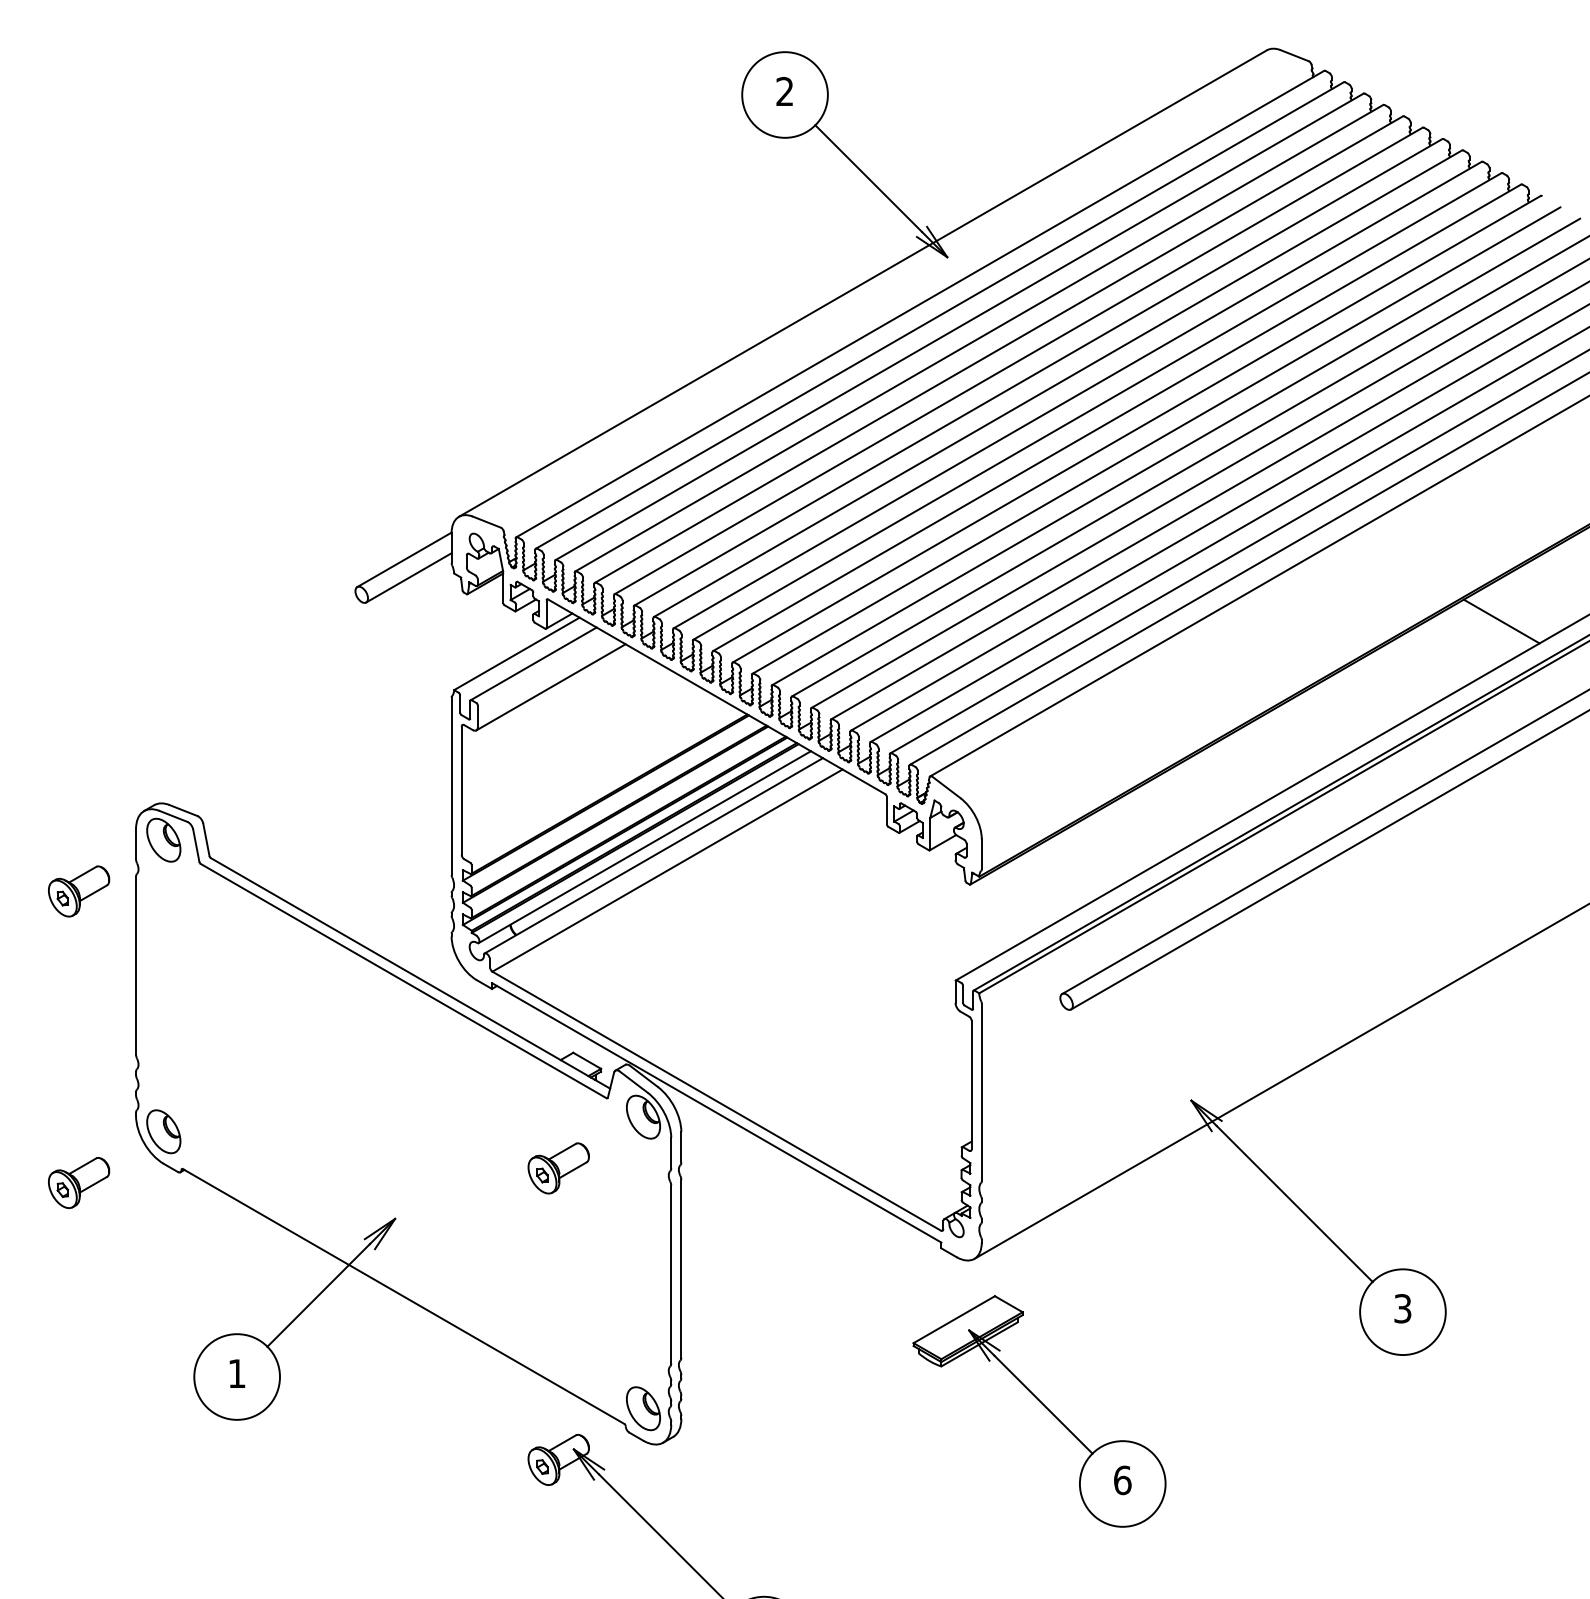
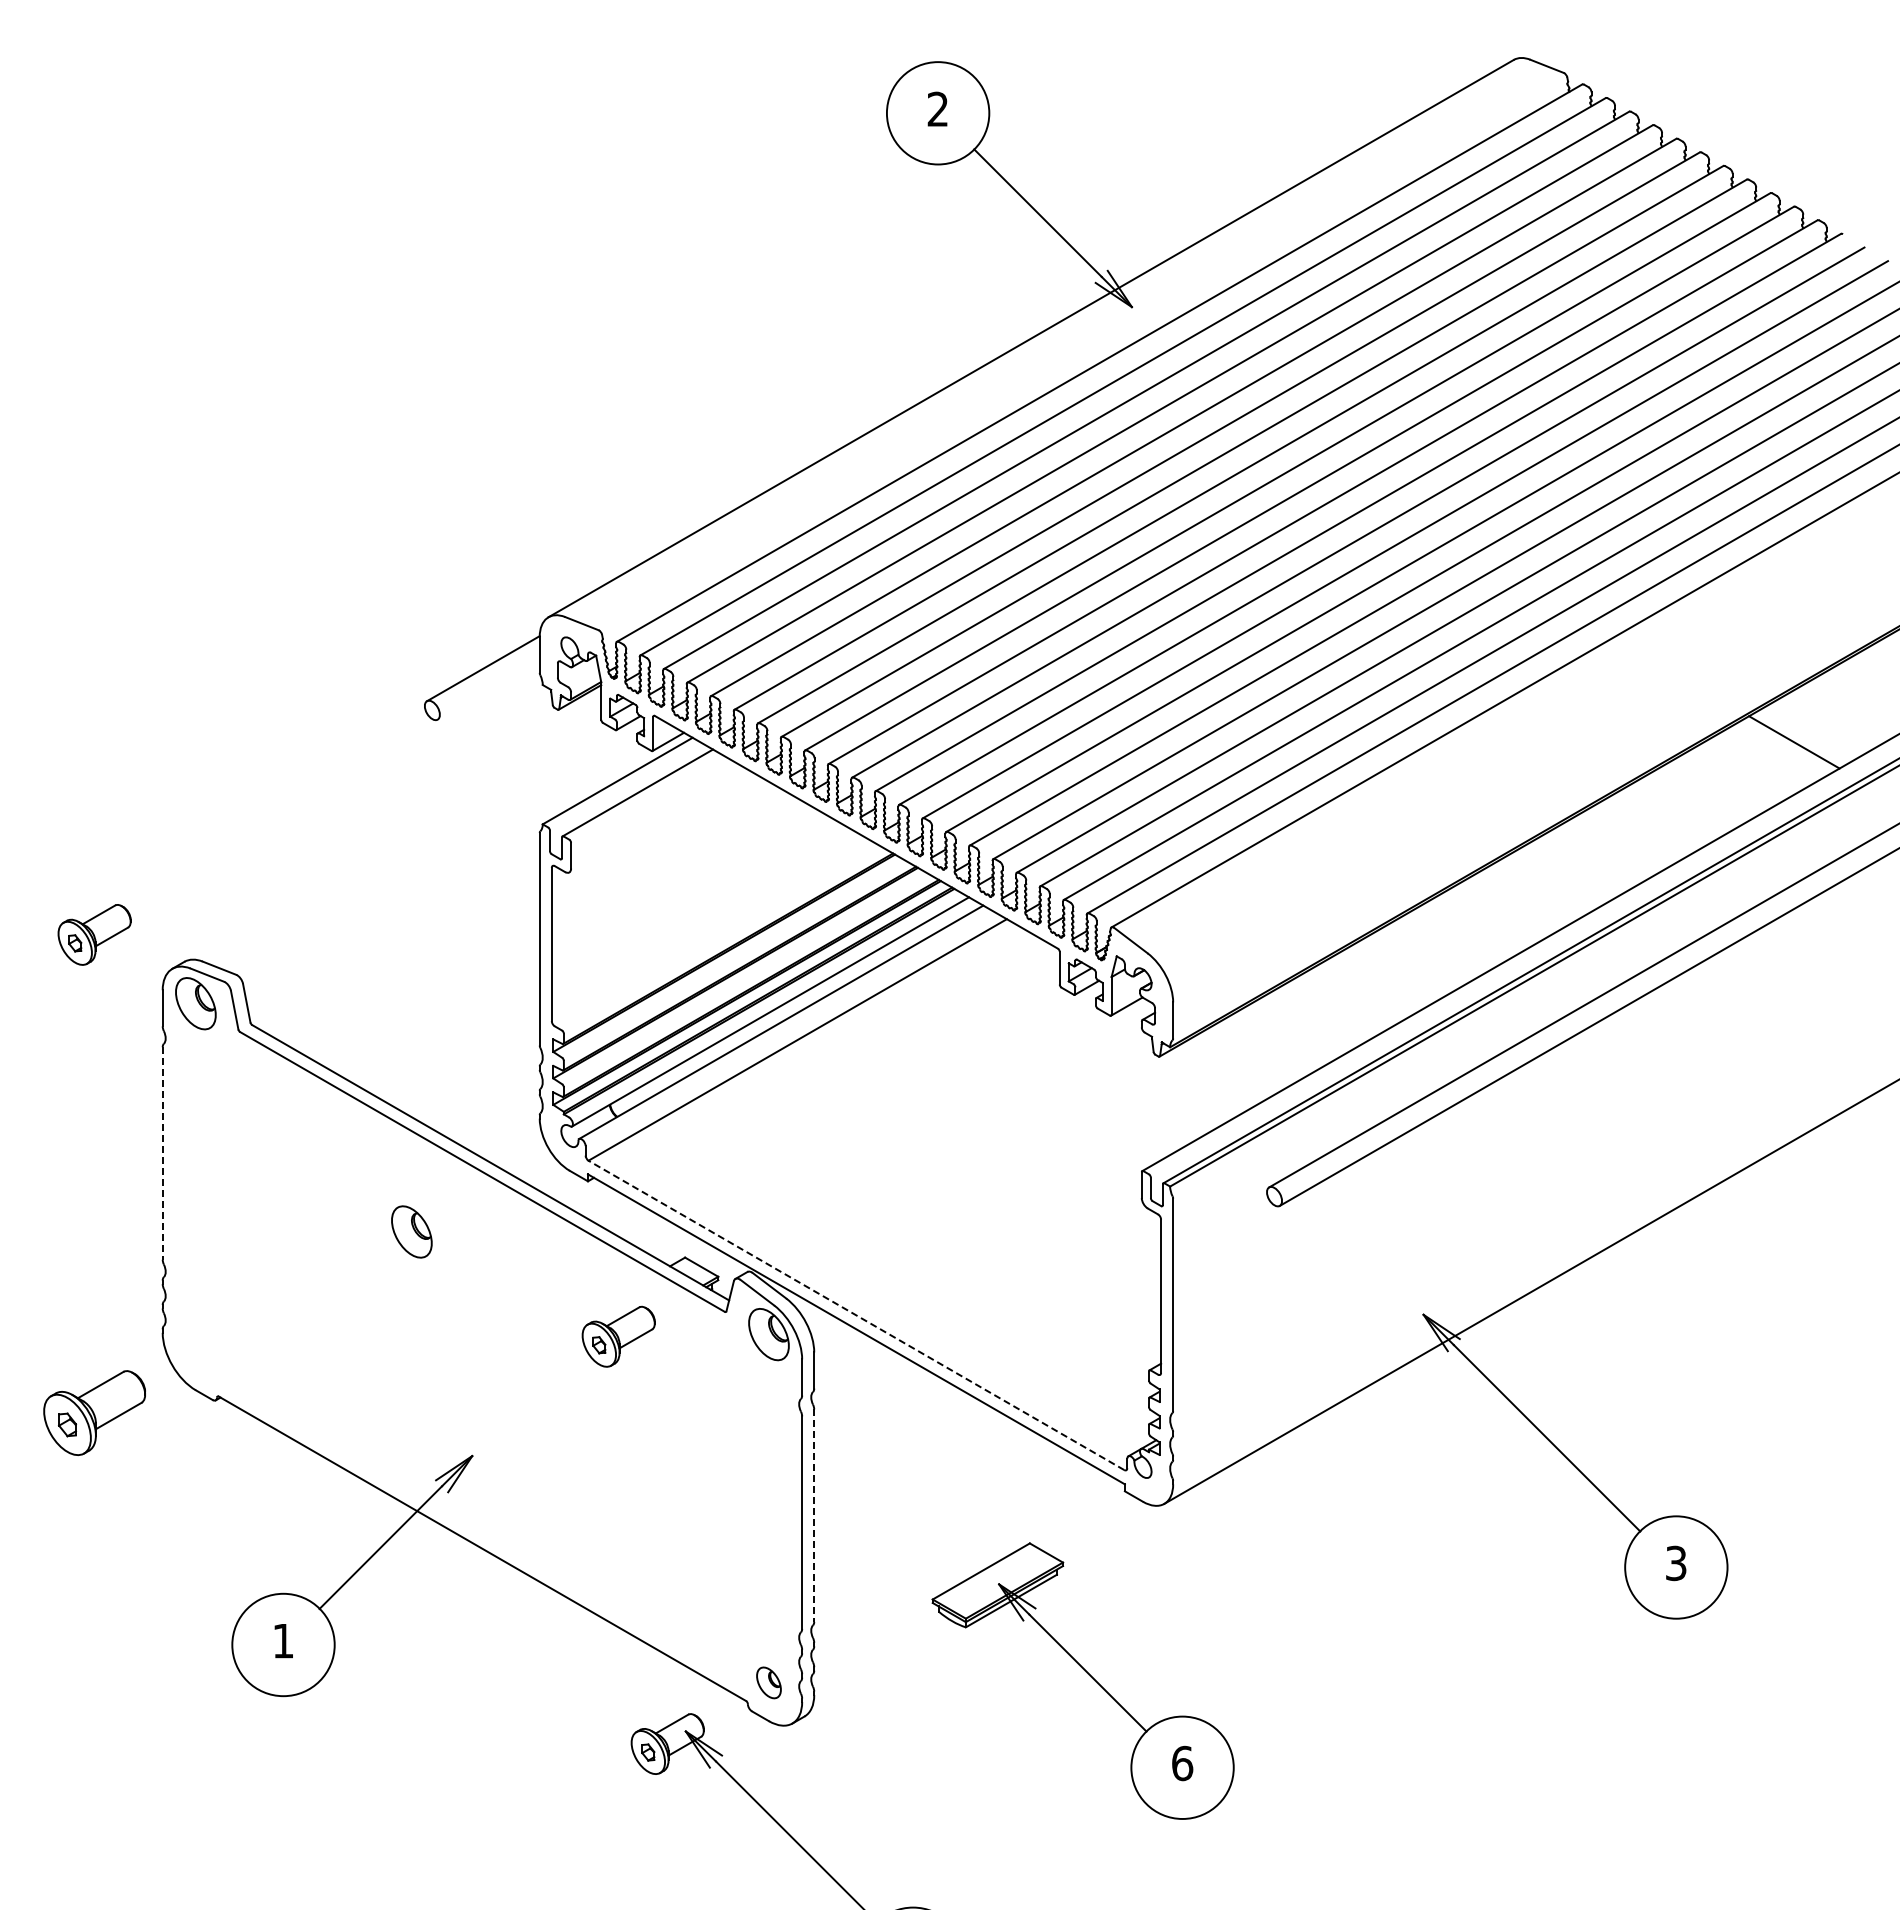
line: (408, 577) -> (488, 689), removed
line: (551, 686) -> (658, 820), removed
part: (78, 891) -> (94, 934), moved
line: (135, 965) -> (162, 1153), solid -> dashed
line: (715, 1101) -> (855, 1315), solid -> dashed
part: (163, 1131) -> (411, 1231), moved
part: (558, 1168) -> (618, 1336), moved
part: (78, 1183) -> (94, 1413), size x1.4
line: (681, 1269) -> (814, 1516), solid -> dashed
part: (1044, 1405) -> (1088, 1674), moved
part: (643, 1408) -> (768, 1682), size x0.6

